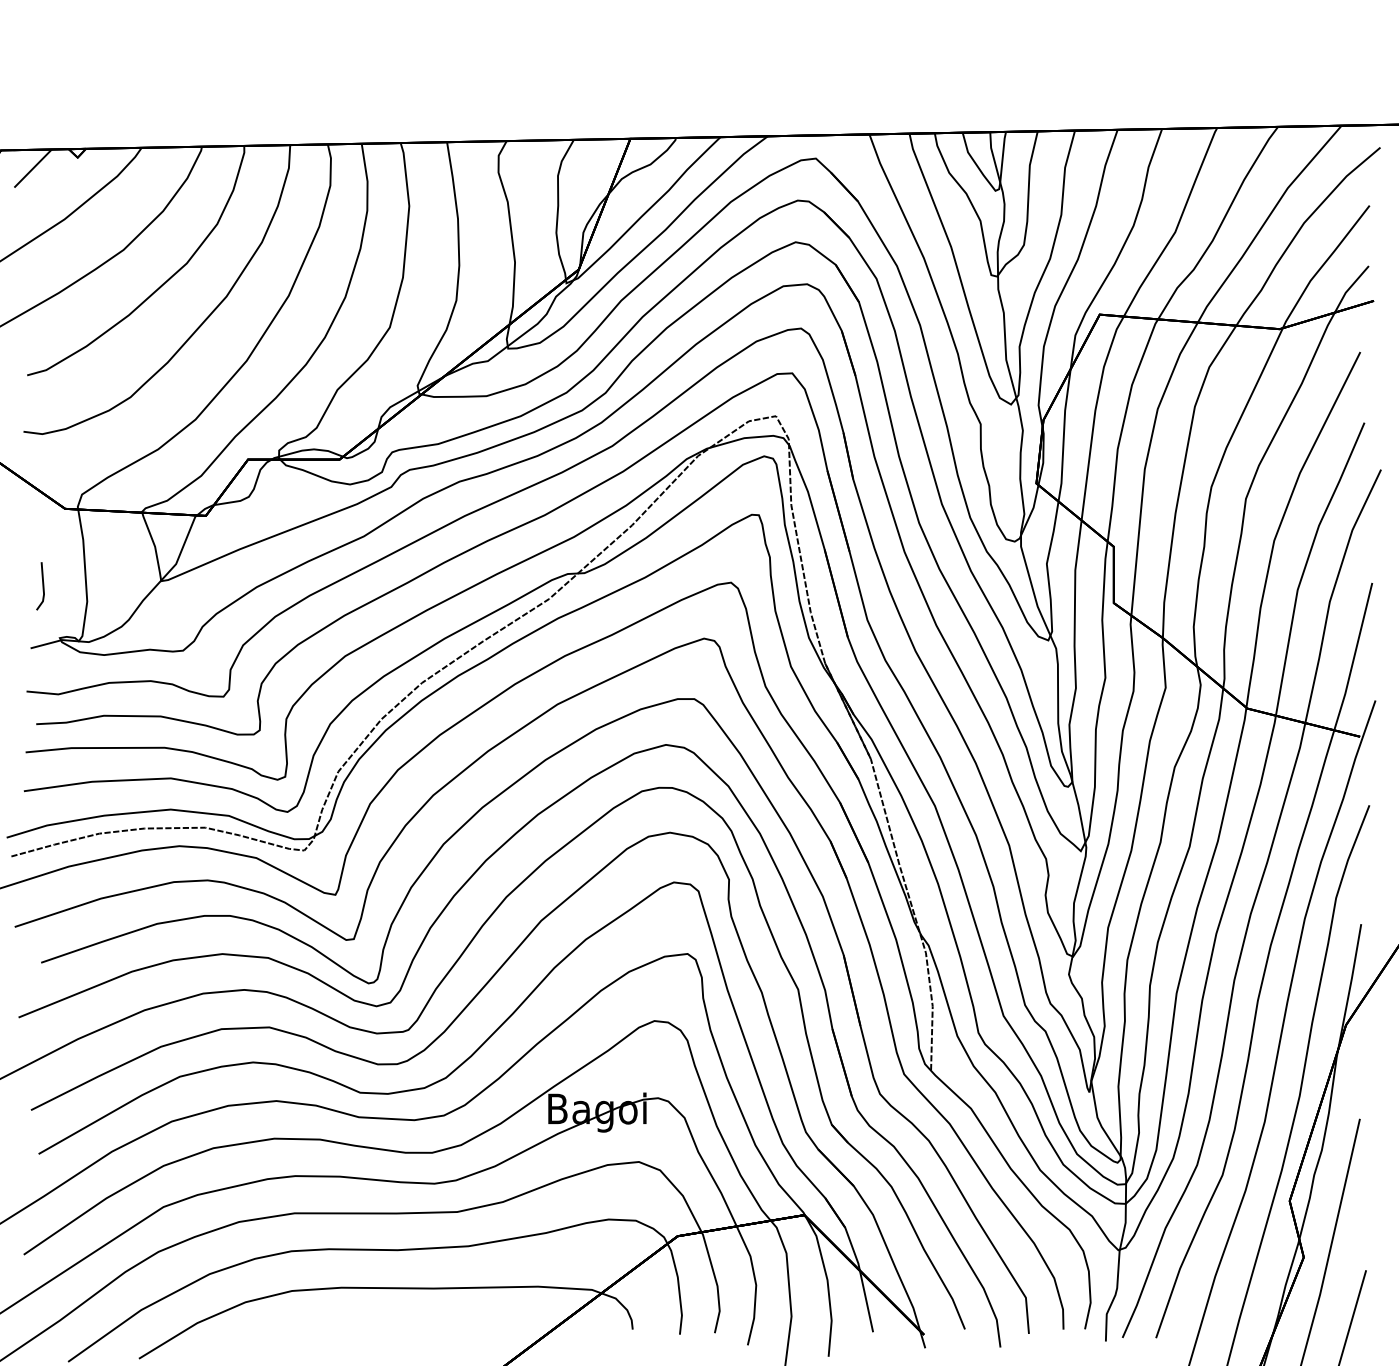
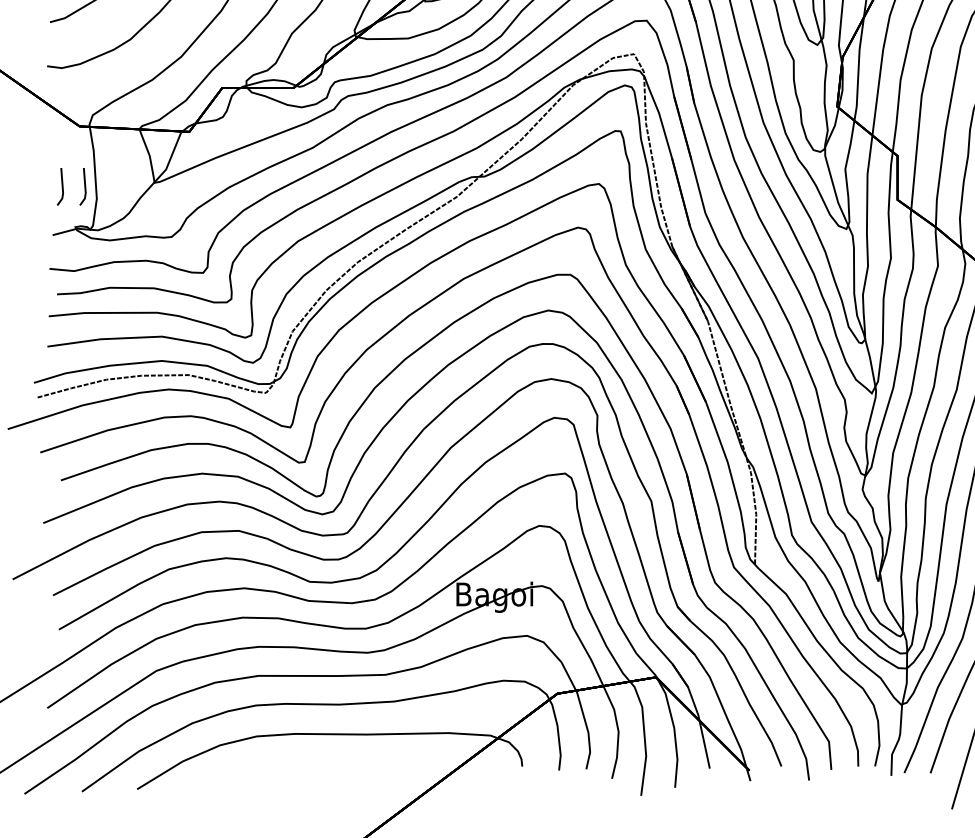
line: (71, 586) -> (84, 186), added

